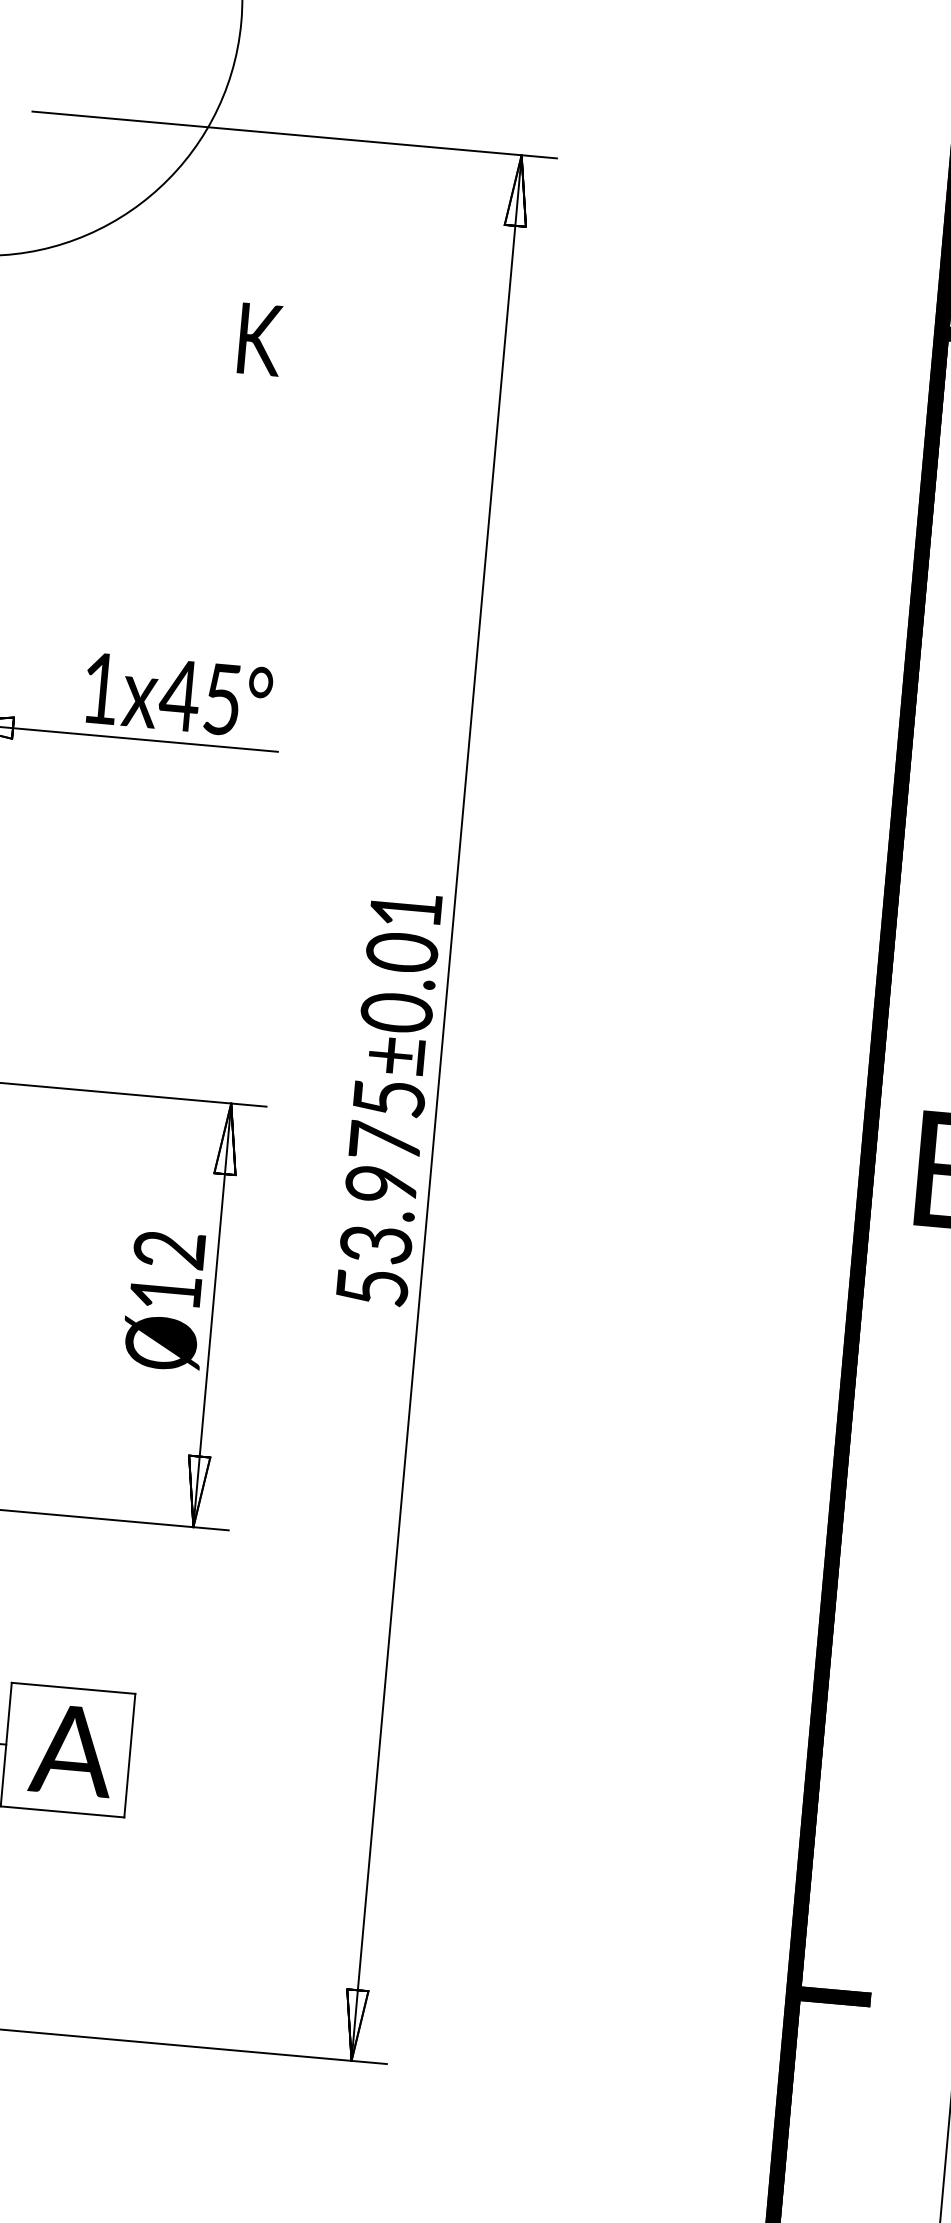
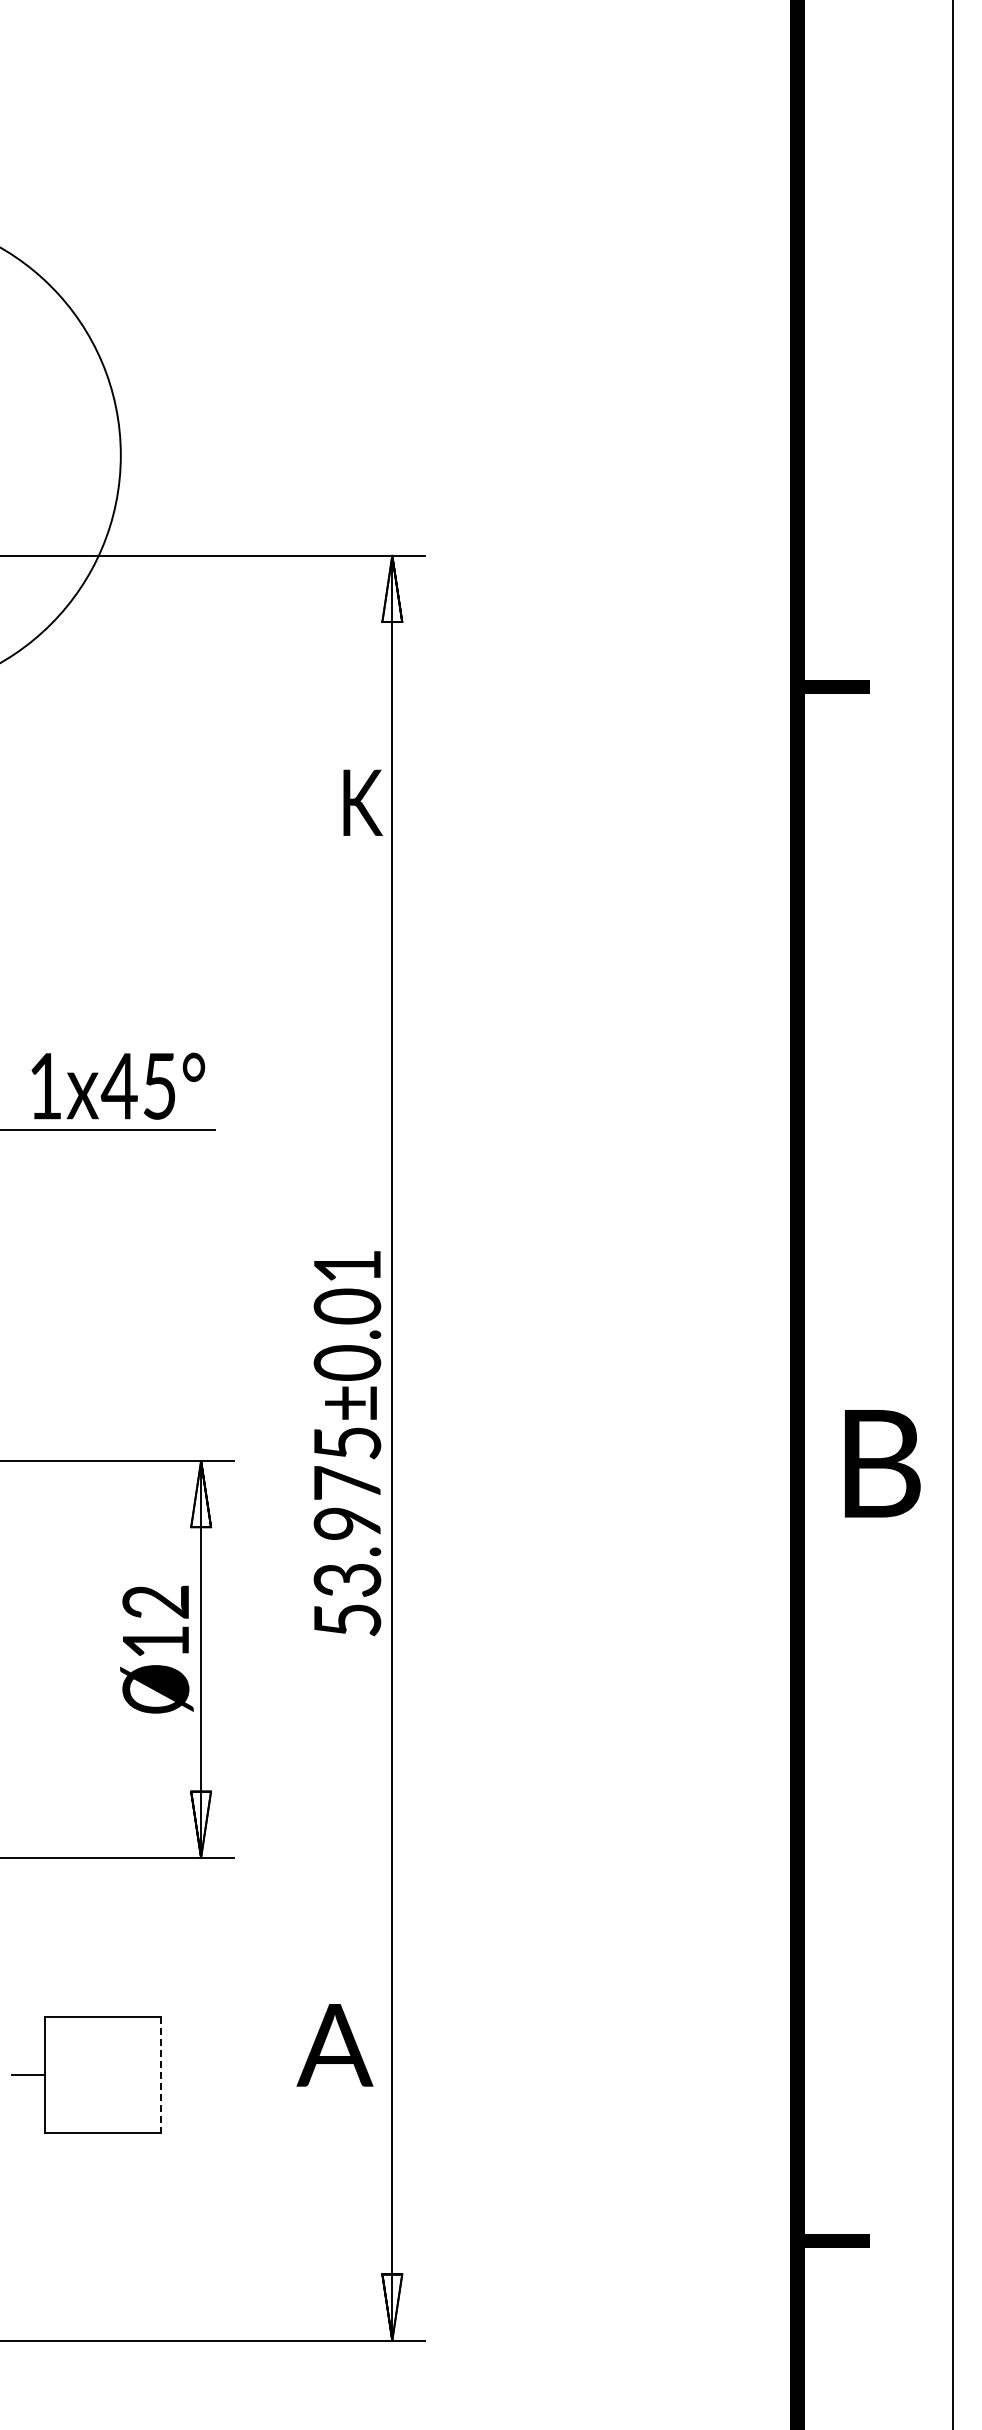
text: (260, 339) -> (362, 802), moved
text: (71, 1750) -> (334, 2045), moved
line: (129, 1755) -> (160, 2075), solid -> dashed

